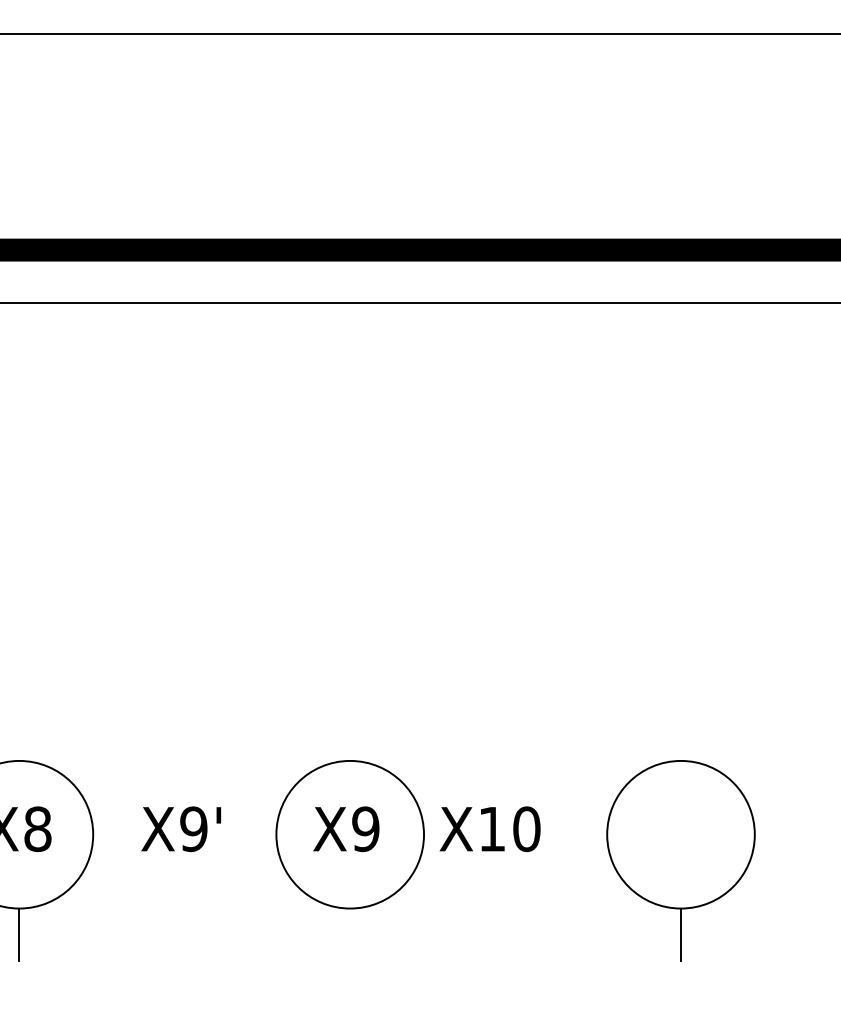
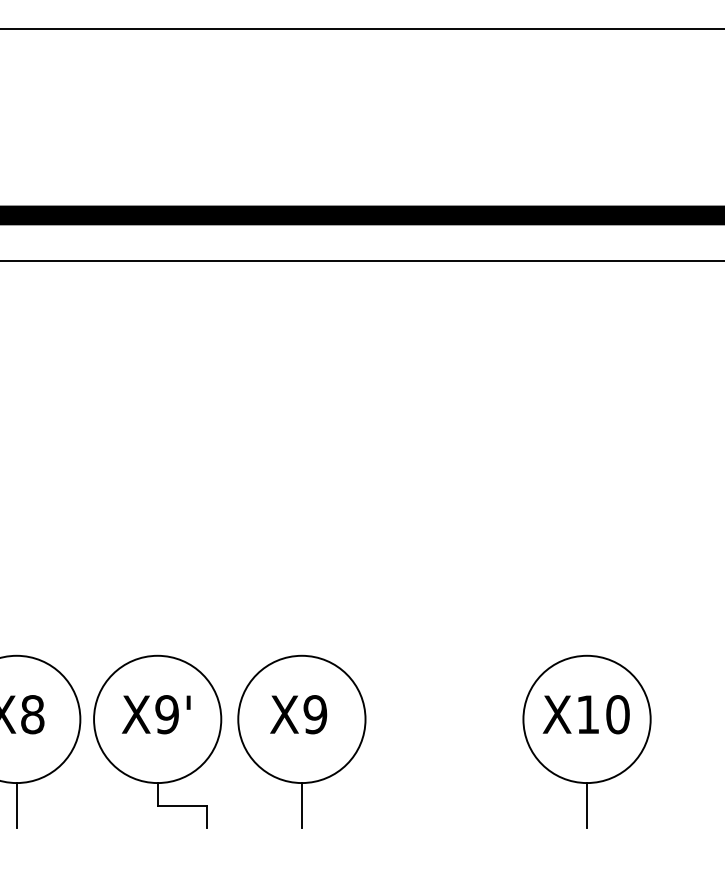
text: (489, 828) -> (585, 714), moved
part: (182, 860) -> (157, 741), added
line: (350, 934) -> (302, 805), added

